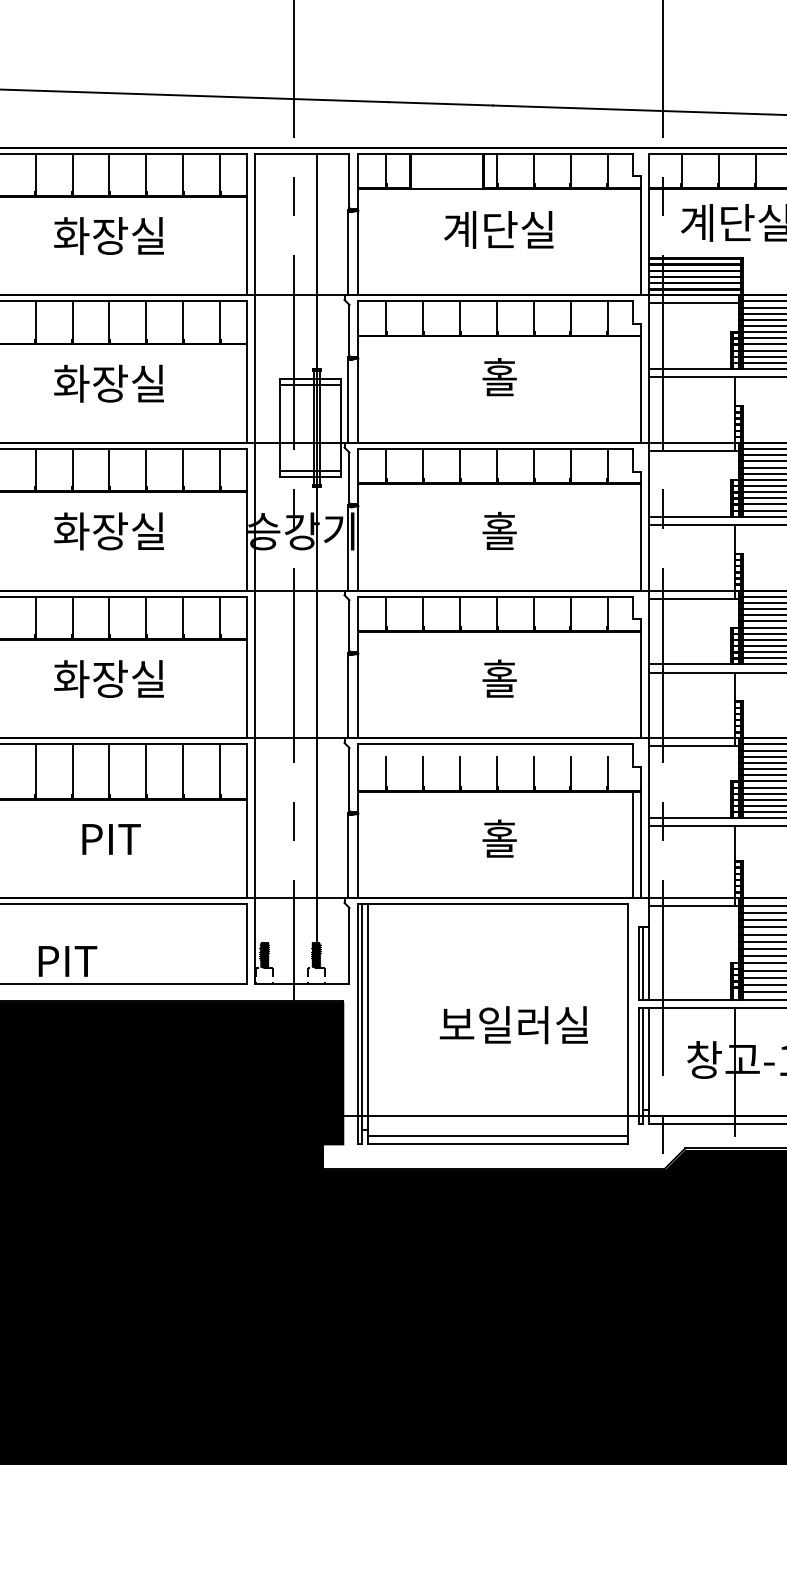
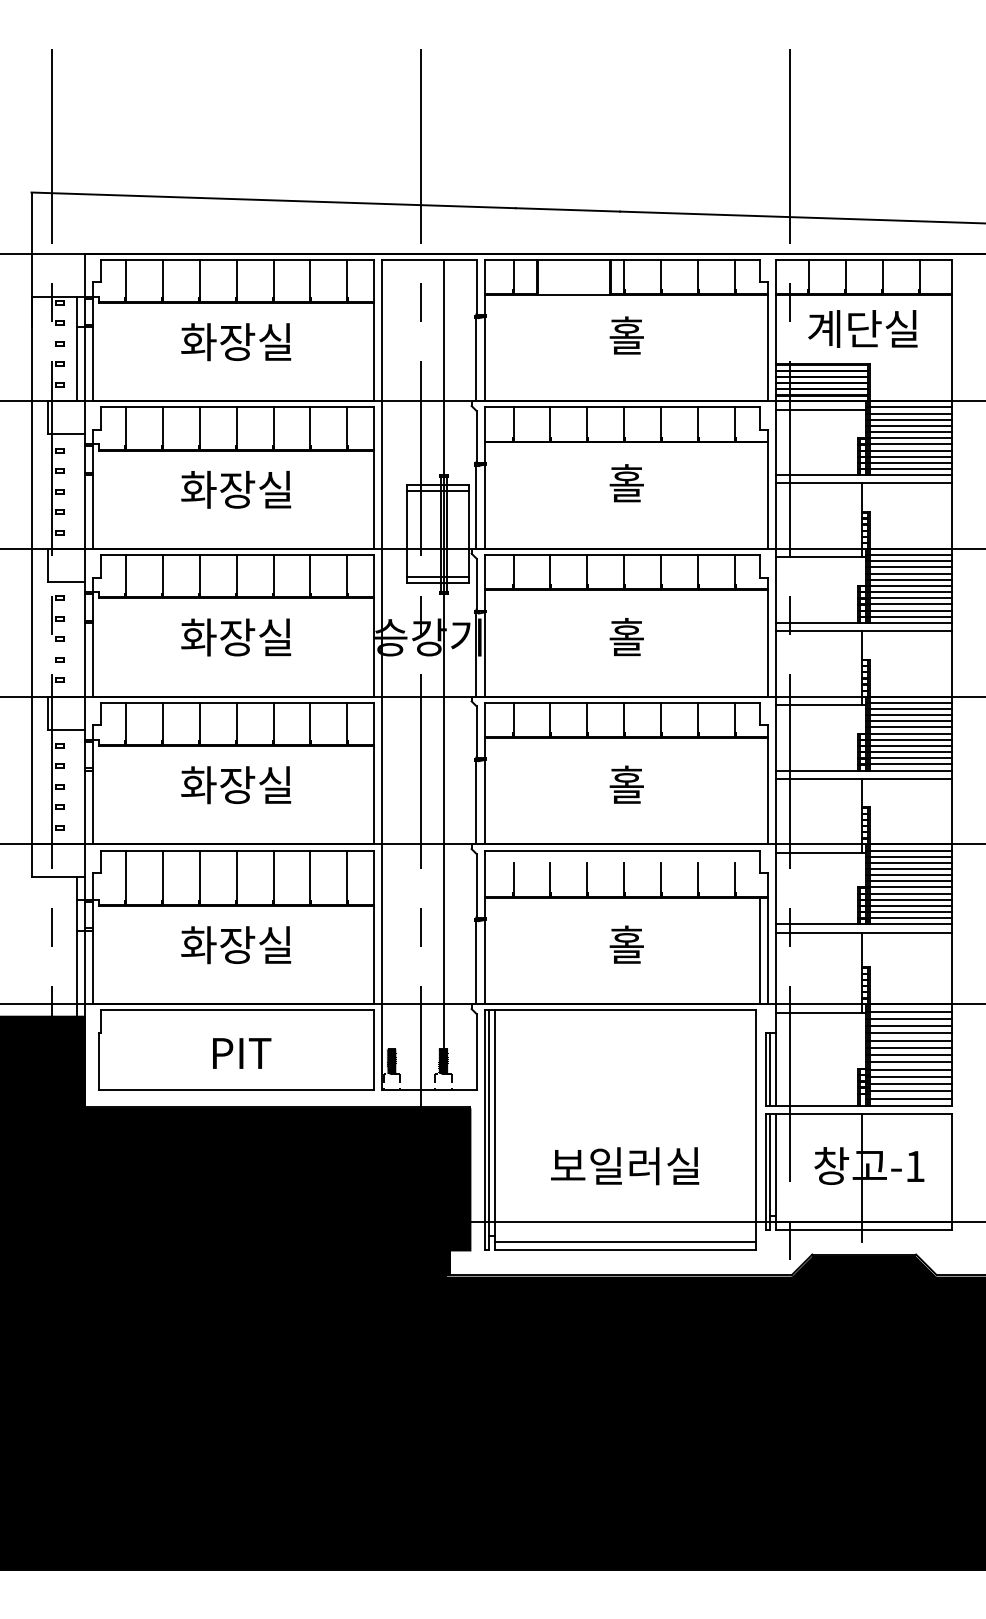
text: (498, 229) -> (625, 335), 계단실 -> 홀
text: (109, 839) -> (236, 945), PIT -> 화장실
text: (68, 961) -> (242, 1053), moved
text: (514, 1025) -> (625, 1166), moved

